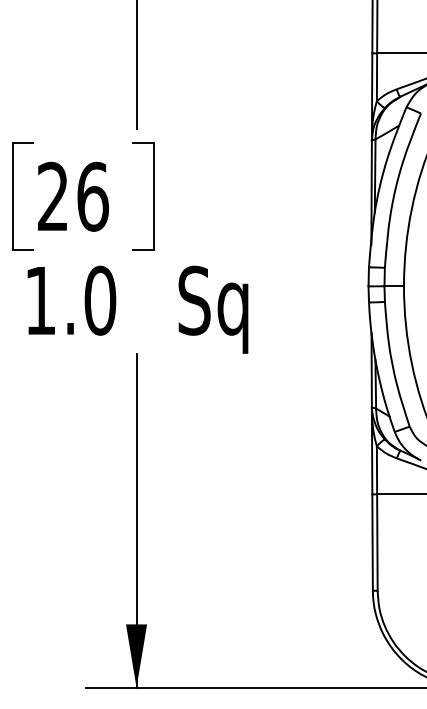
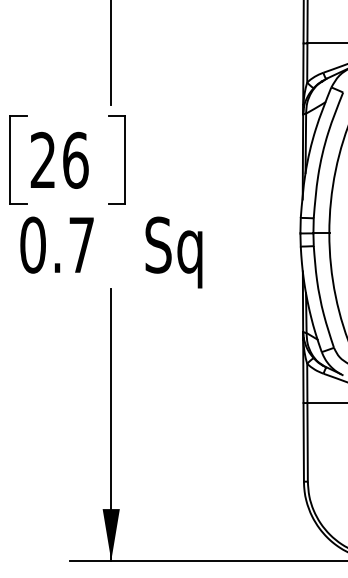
text: (70, 300) -> (57, 244), 1.0 -> 0.7

